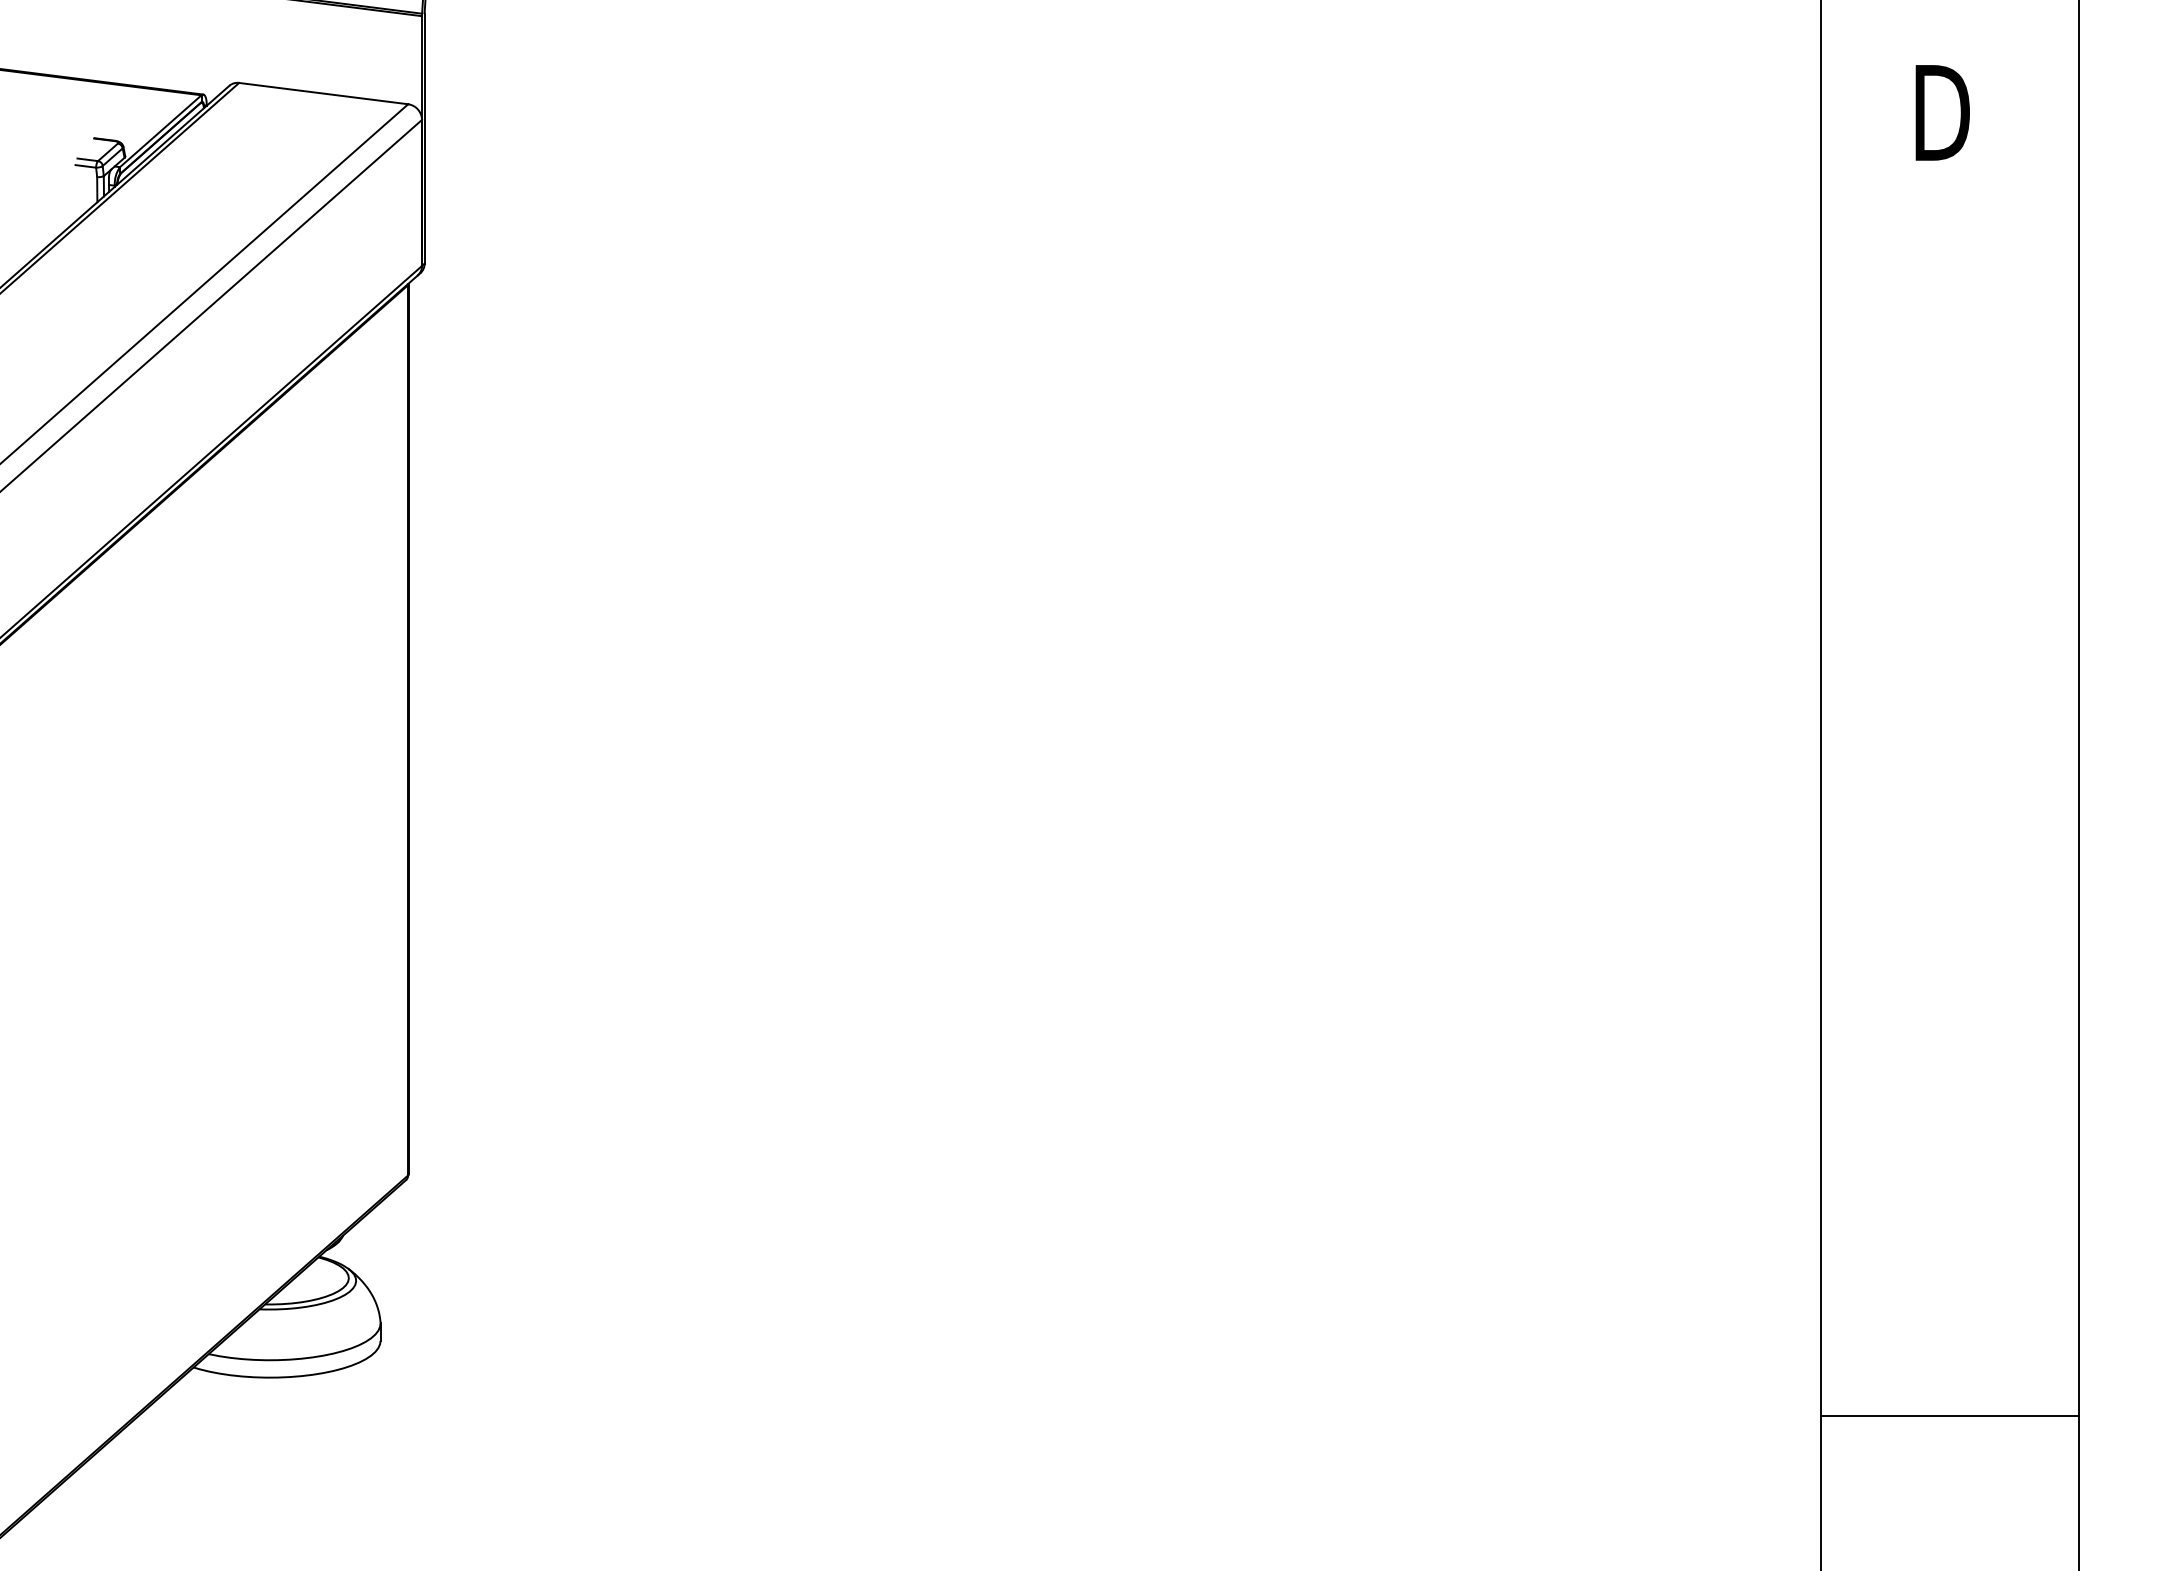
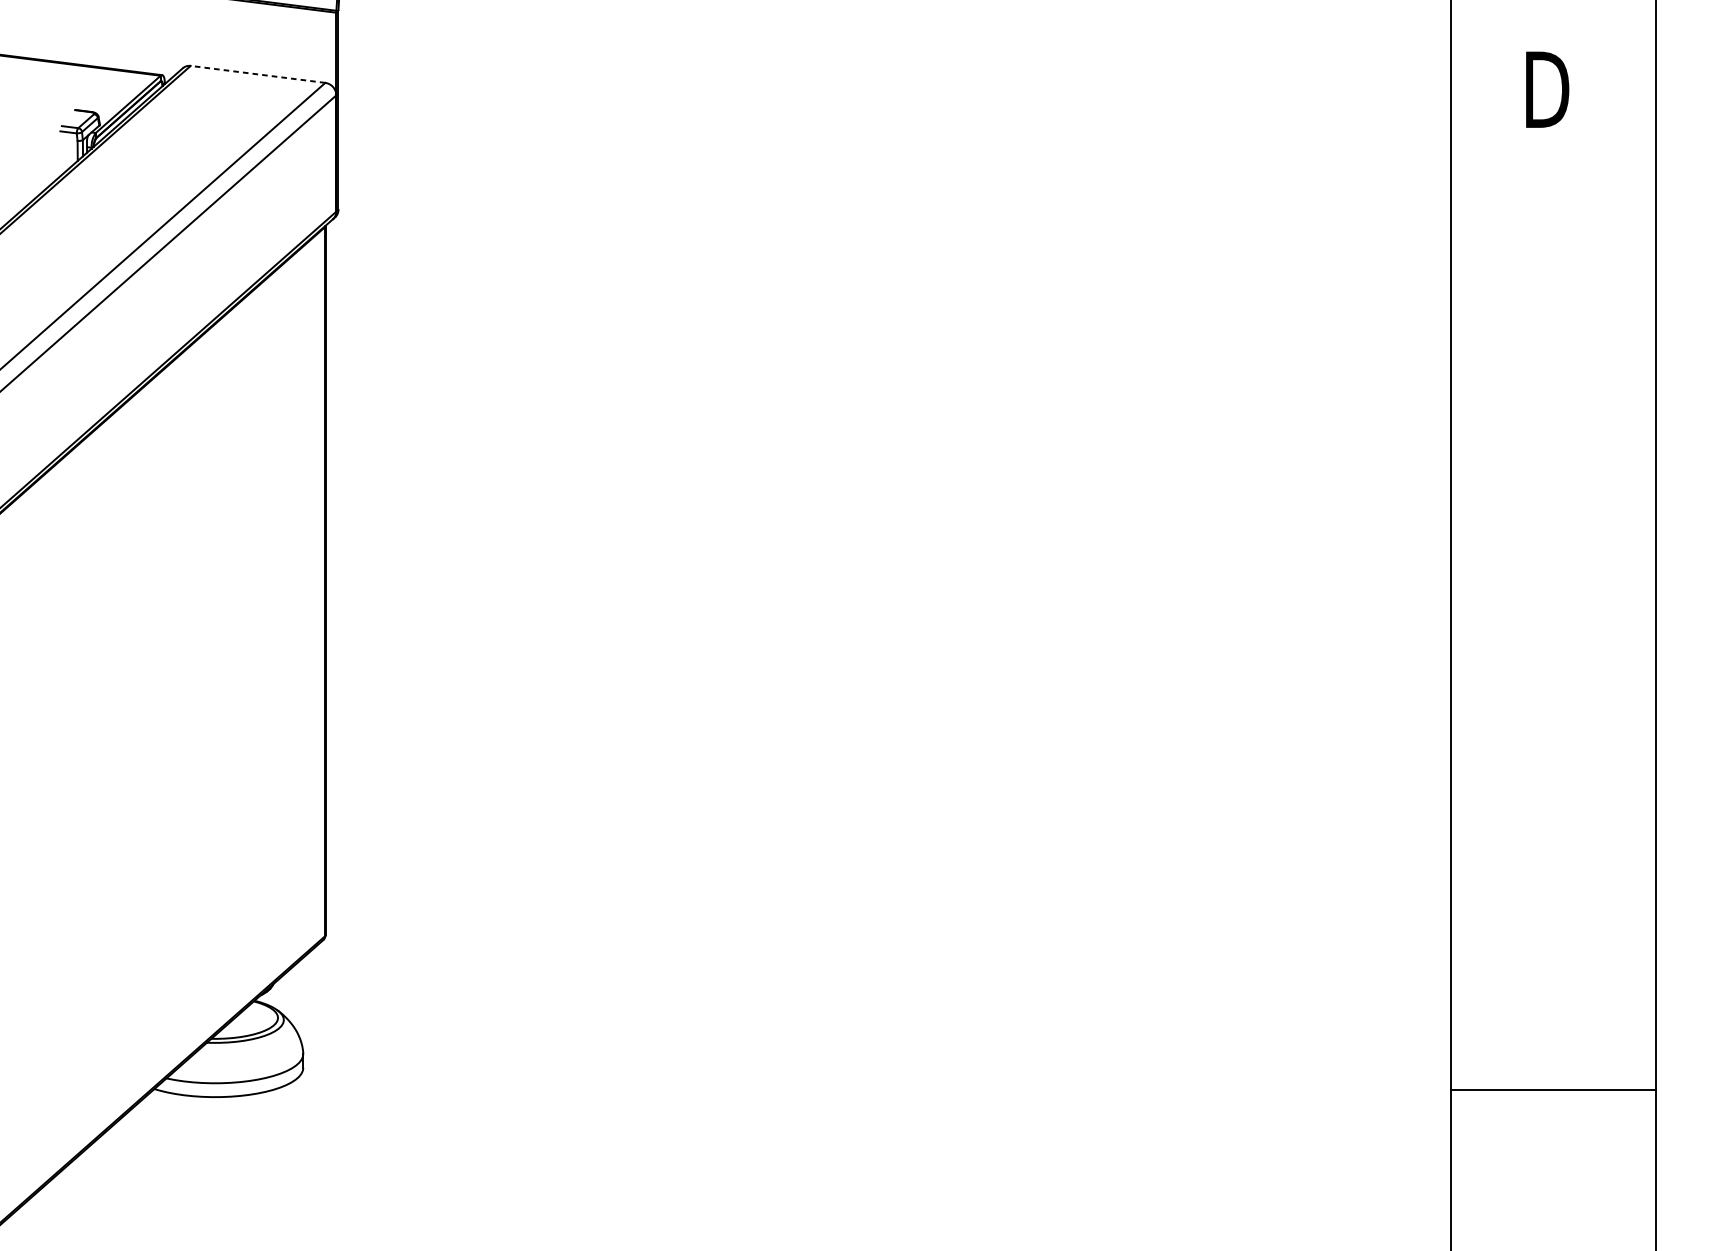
line: (323, 93) -> (257, 74), solid -> dashed
line: (1950, 1416) -> (1553, 1089), moved

